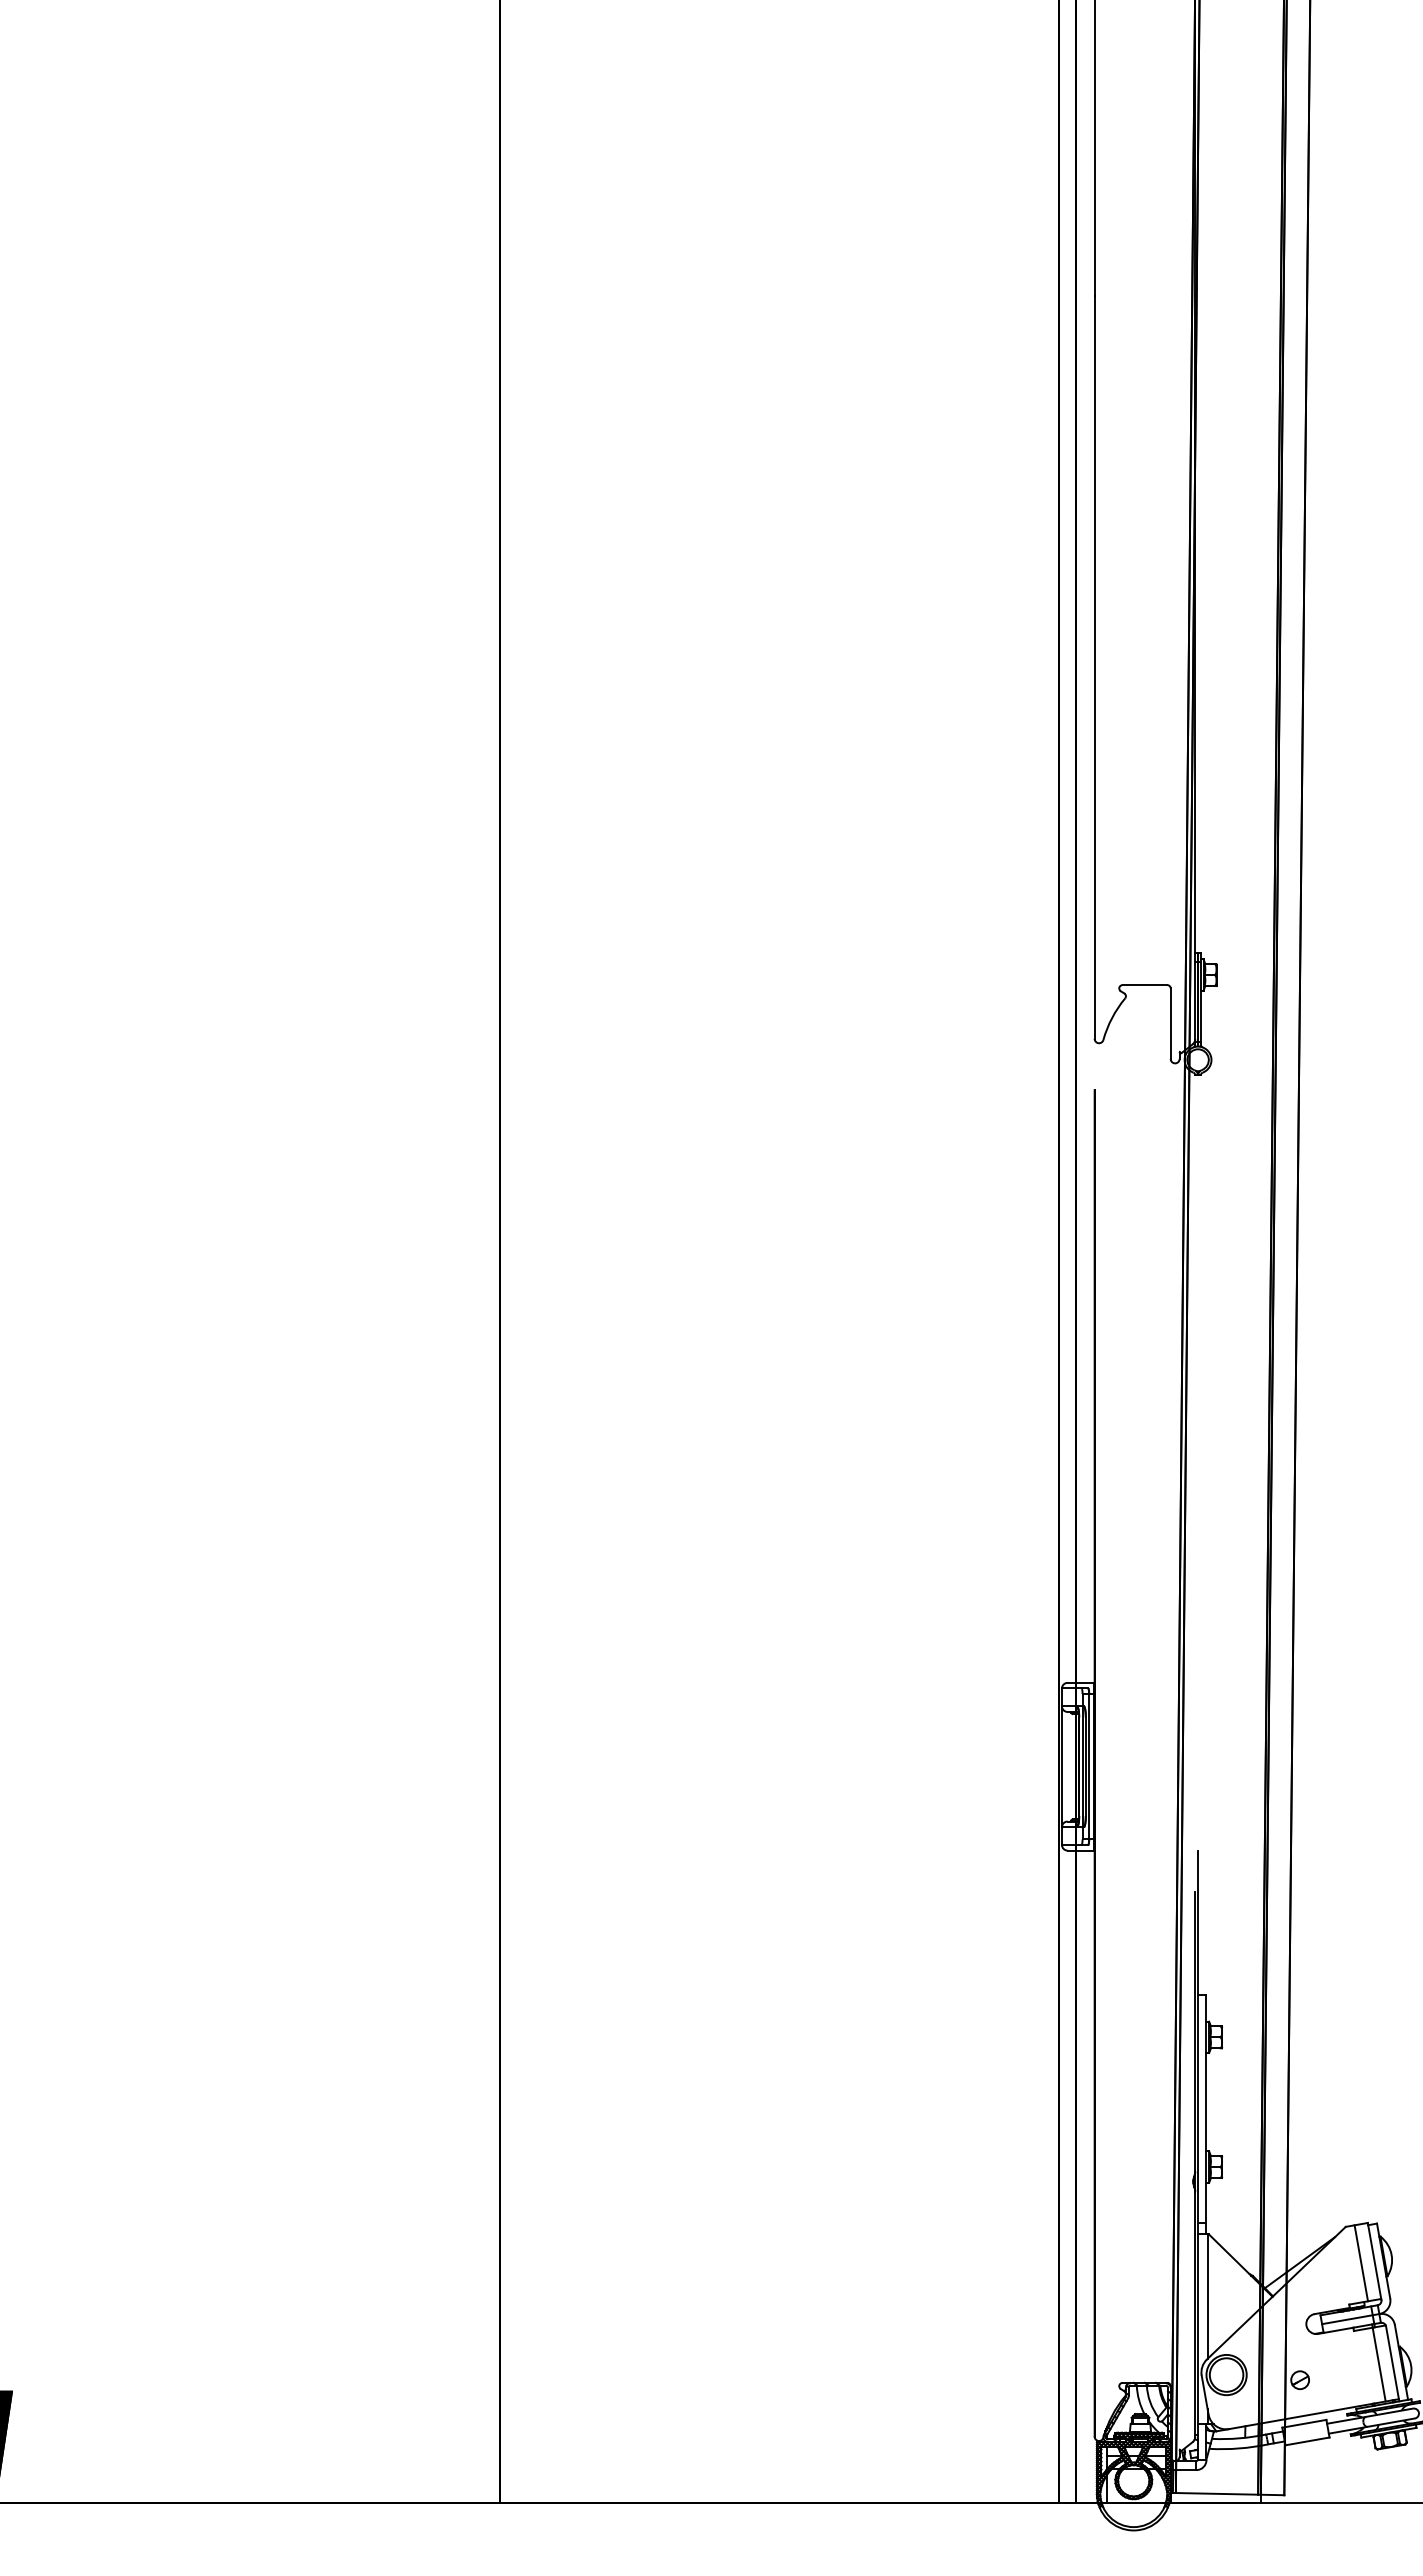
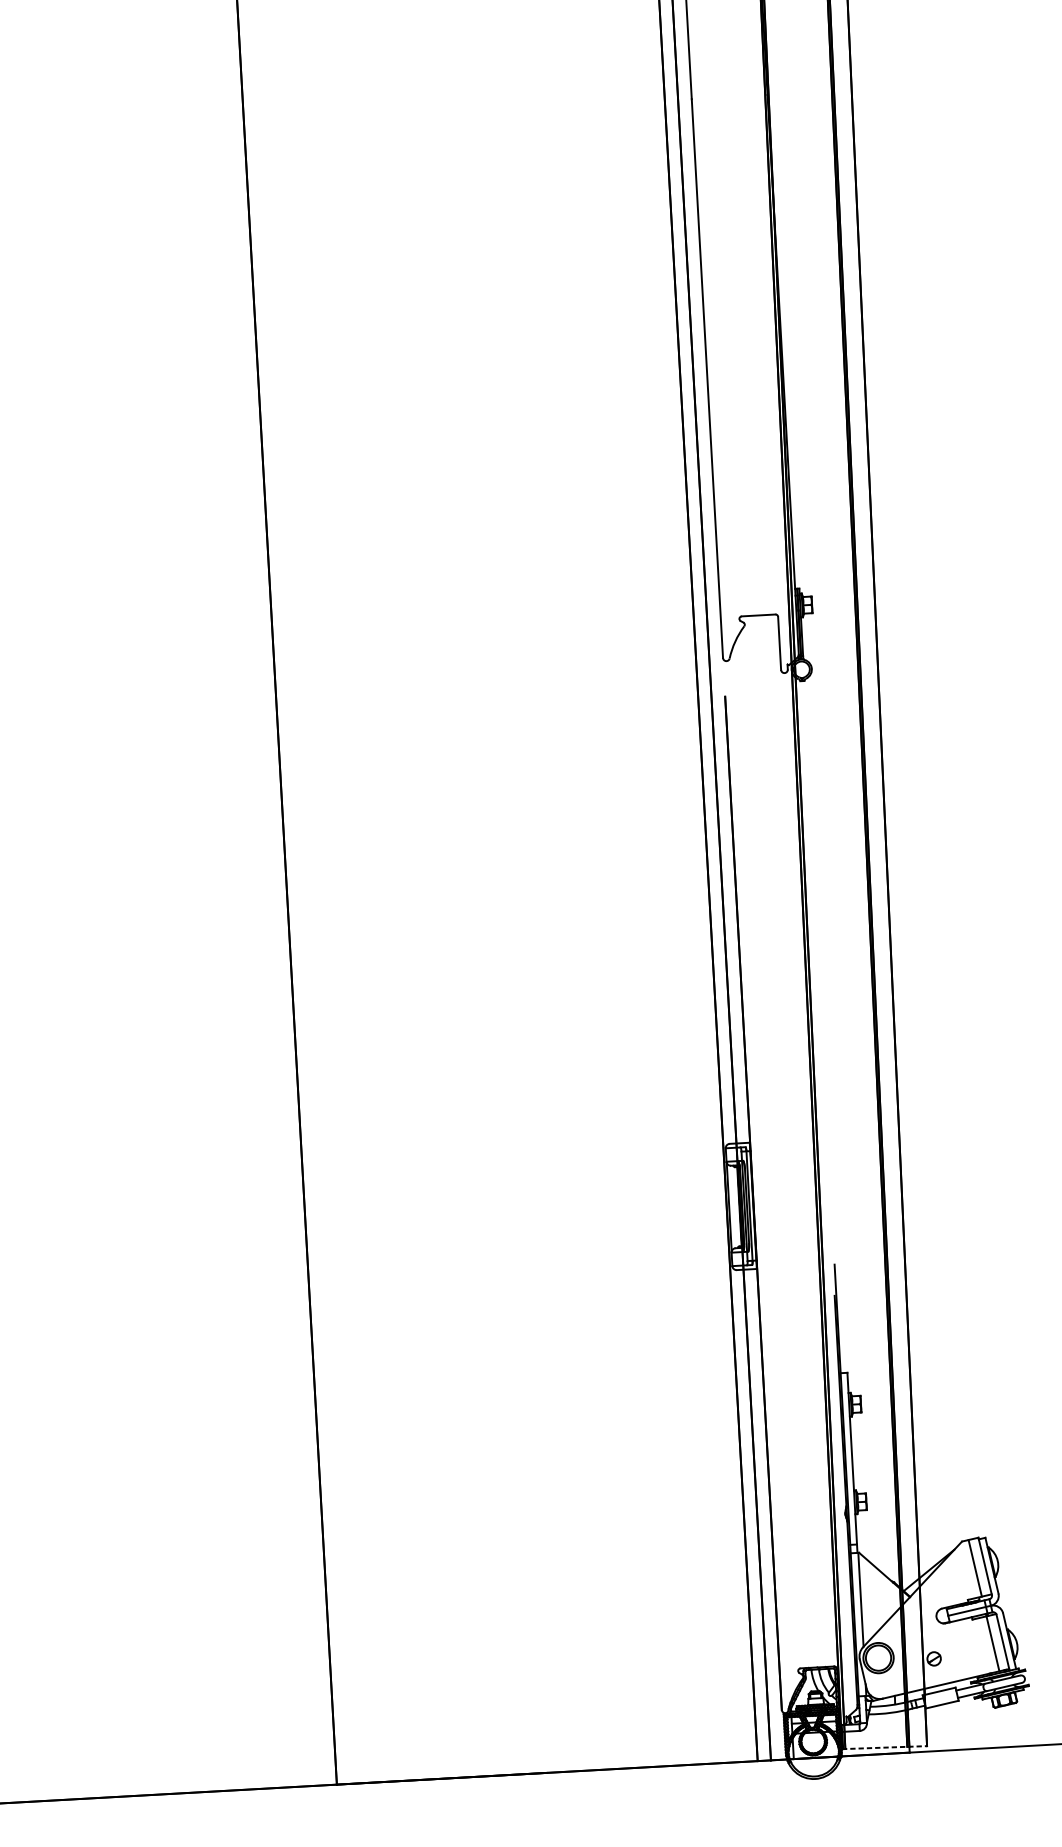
line: (1228, 2494) -> (885, 1747), solid -> dashed

